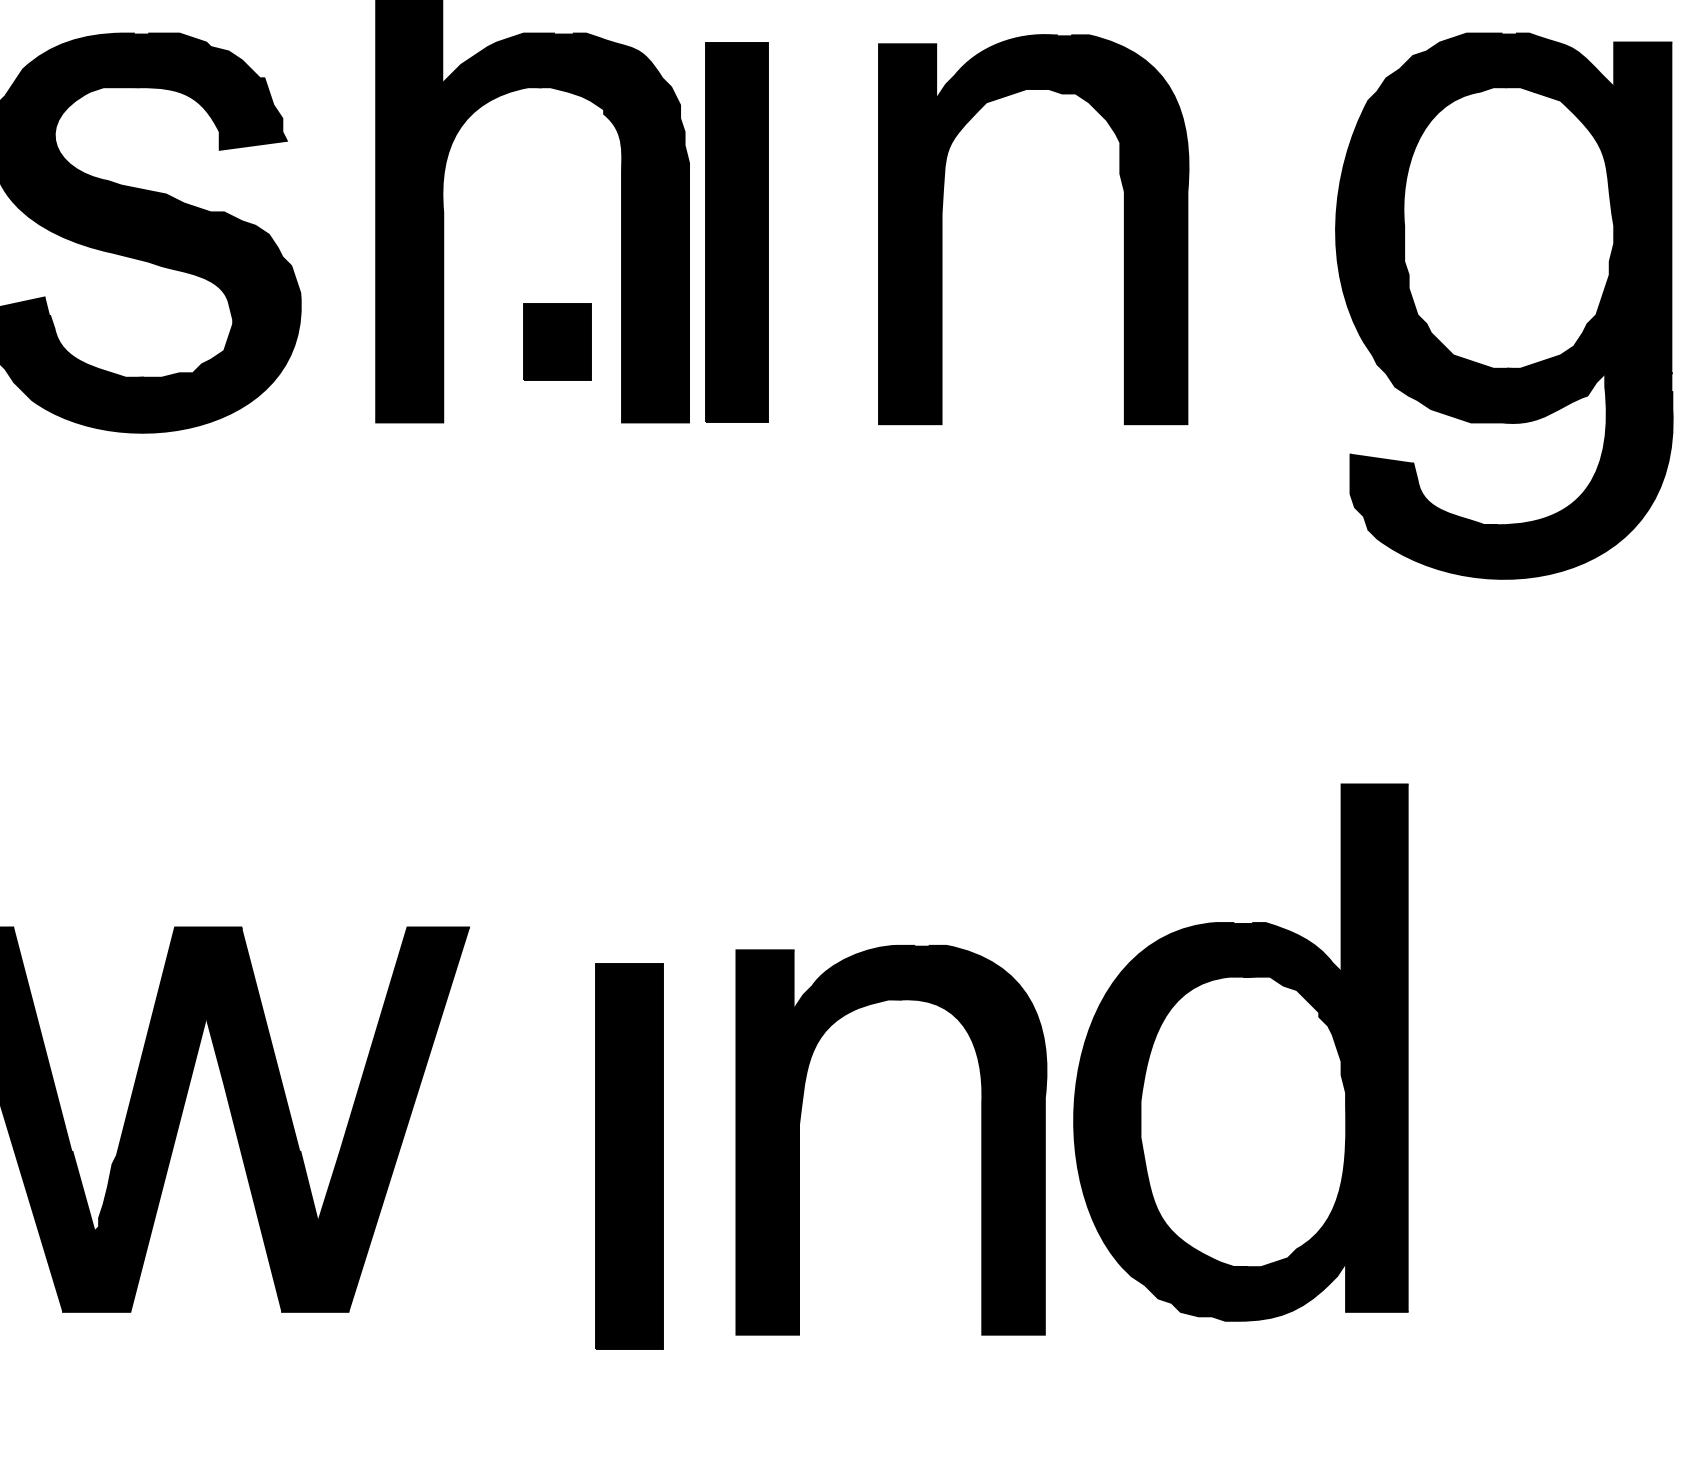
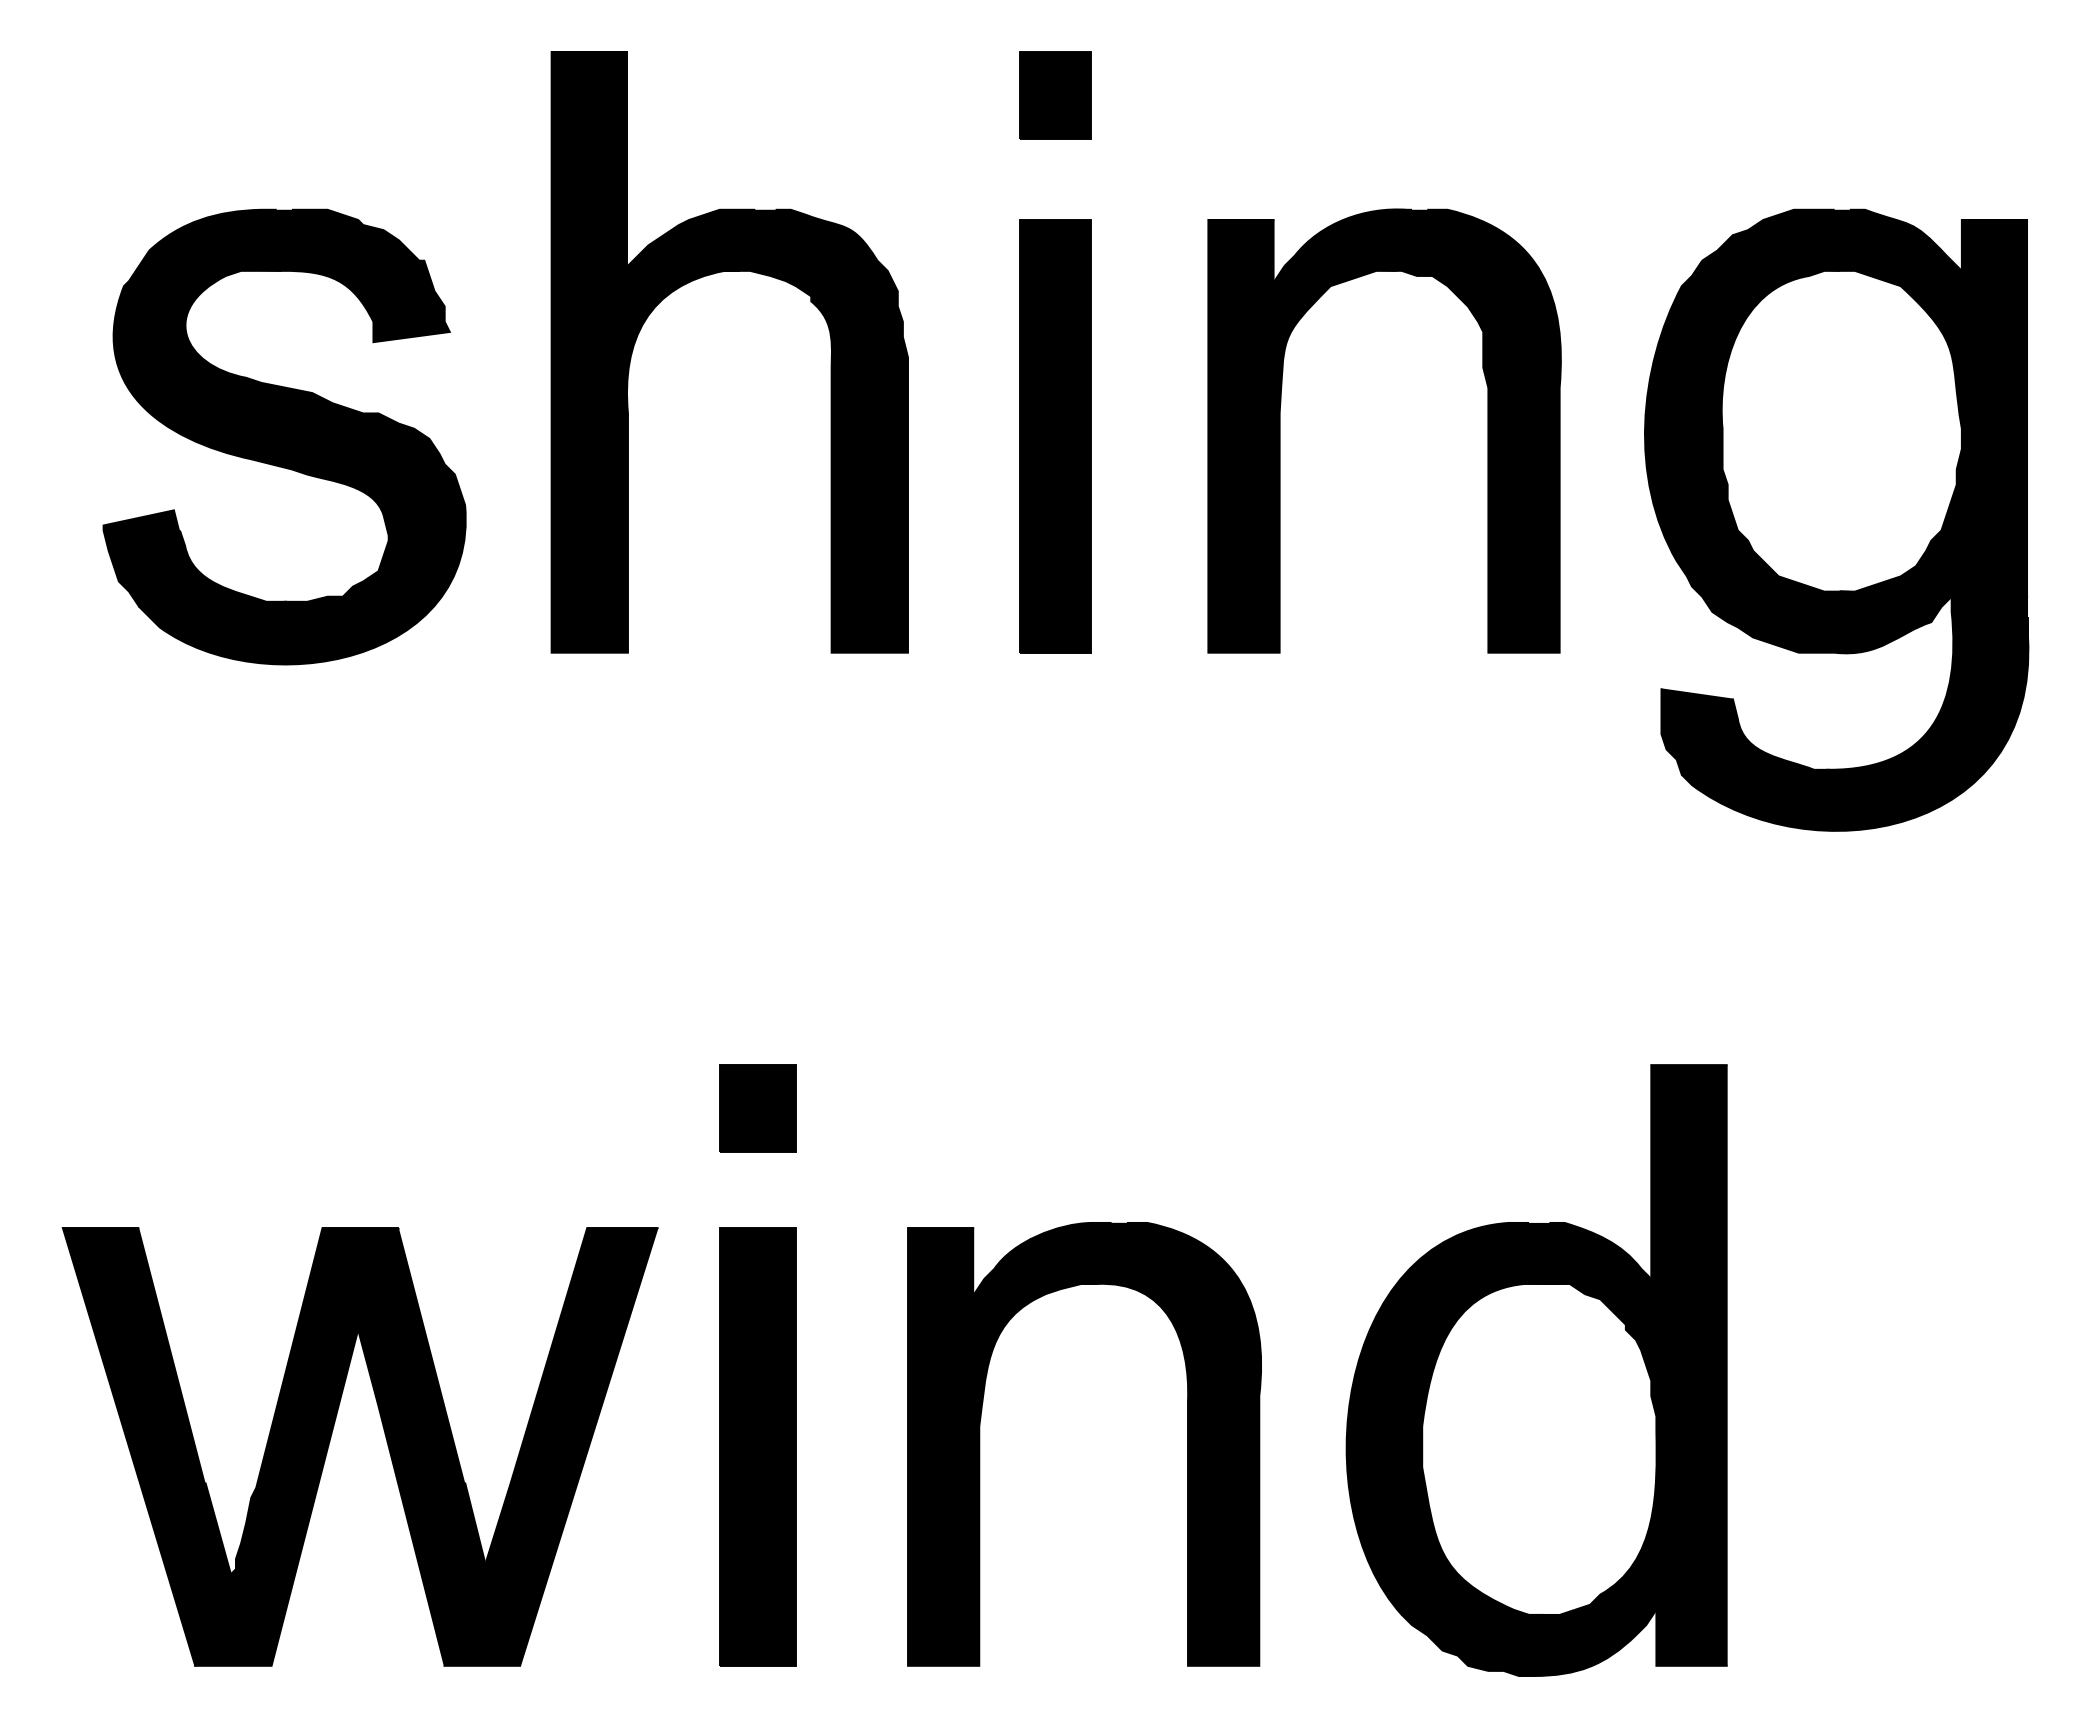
part: (1124, 229) -> (1487, 430), moved
part: (736, 232) -> (1055, 436), moved
part: (556, 342) -> (757, 1108), moved
part: (981, 1140) -> (1187, 1444), moved
part: (628, 1156) -> (757, 1446), moved

